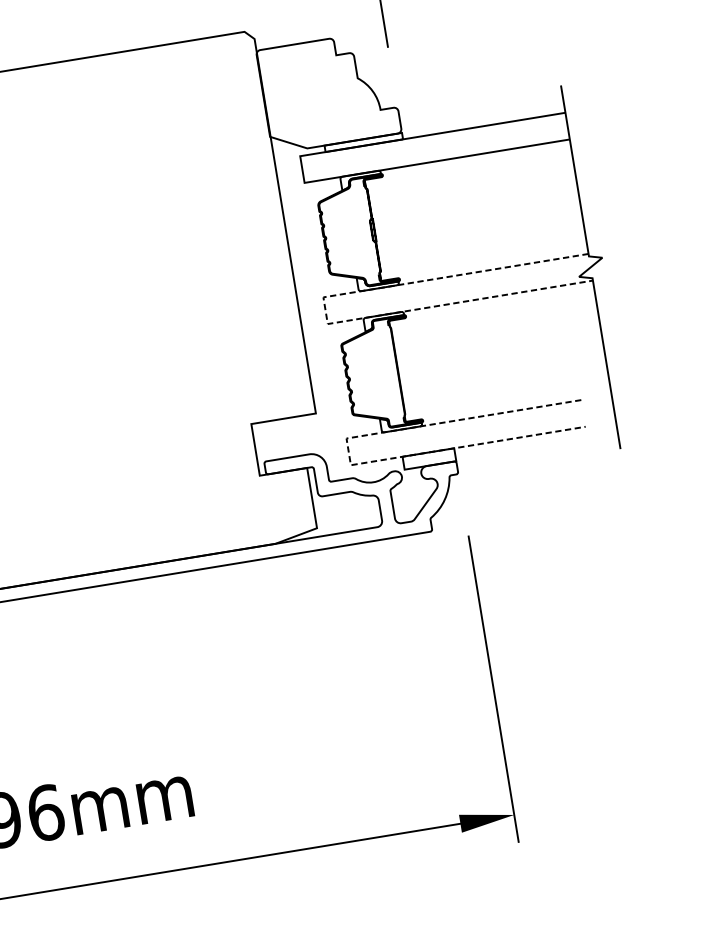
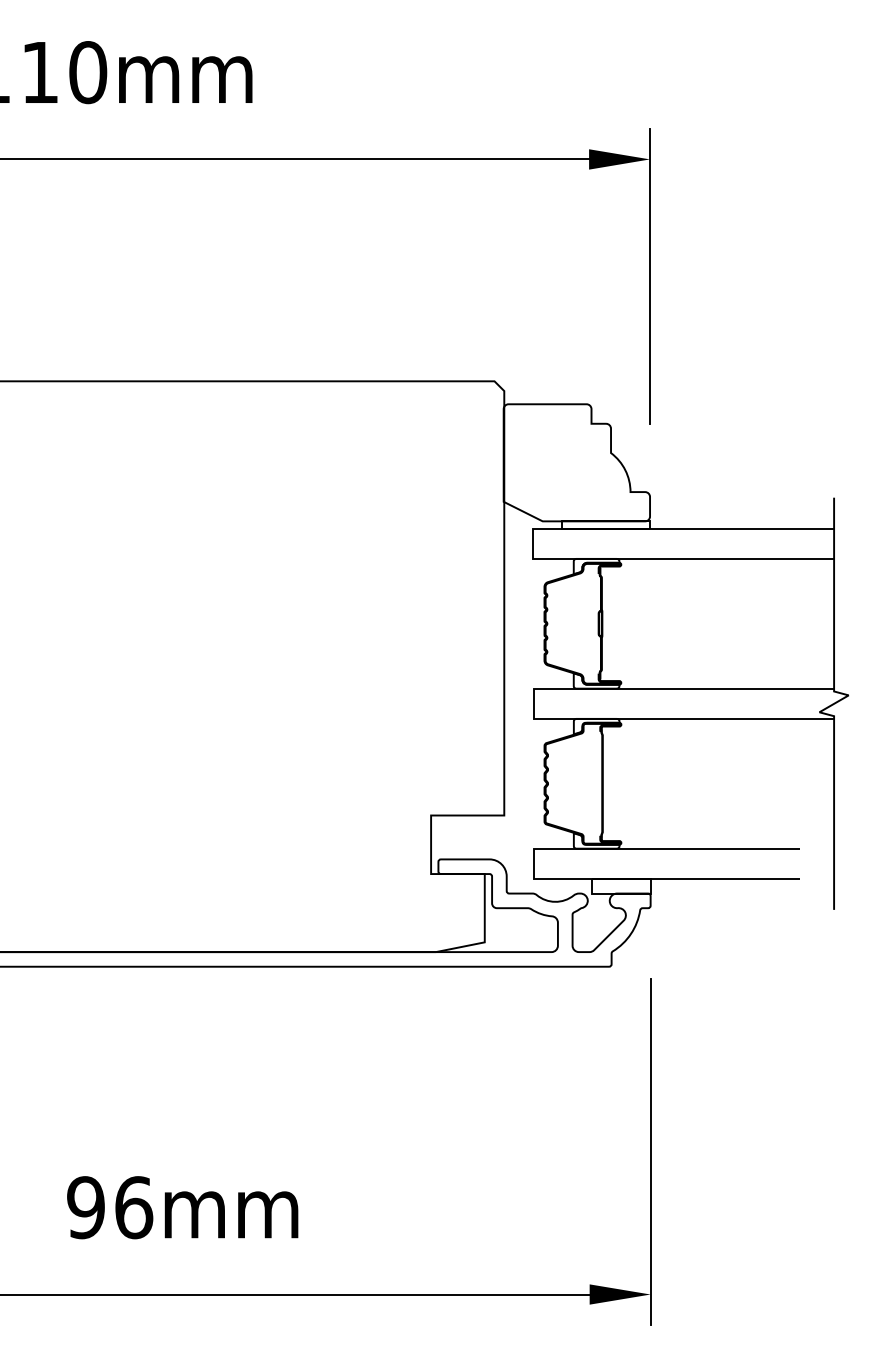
line: (325, 311) -> (533, 704), dashed -> solid
line: (348, 452) -> (533, 864), dashed -> solid

